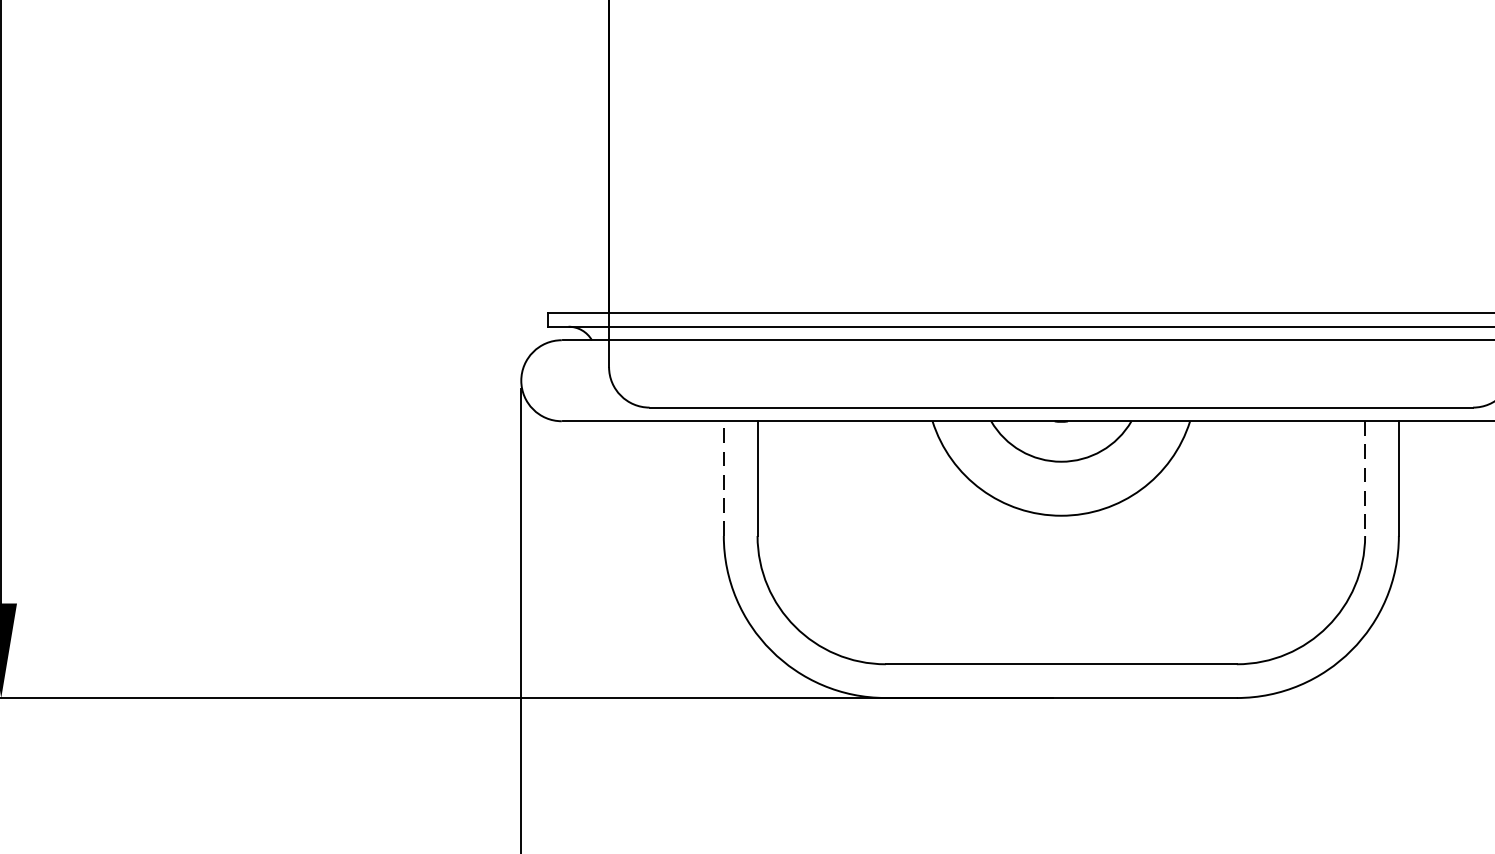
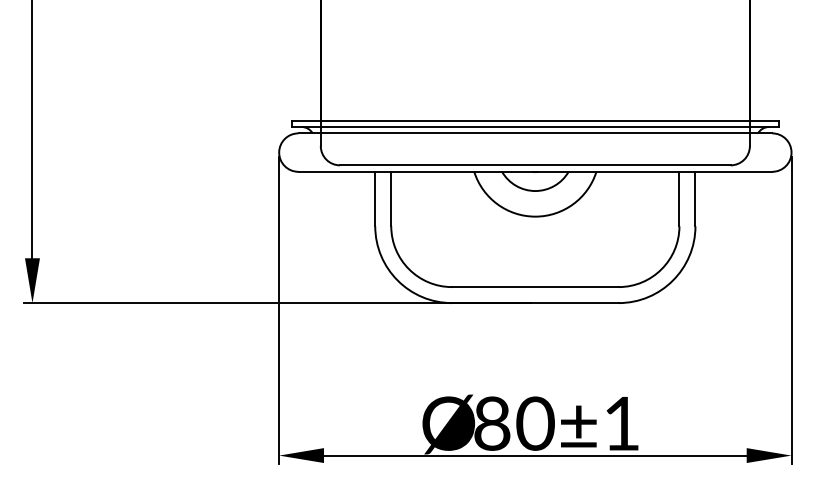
line: (724, 477) -> (375, 198), dashed -> solid
line: (1365, 479) -> (679, 199), dashed -> solid

